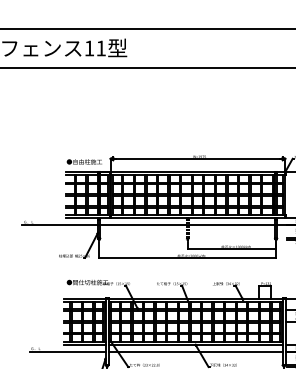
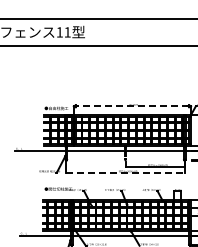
line: (196, 159) -> (131, 106), solid -> dashed
line: (189, 257) -> (126, 172), solid -> dashed

